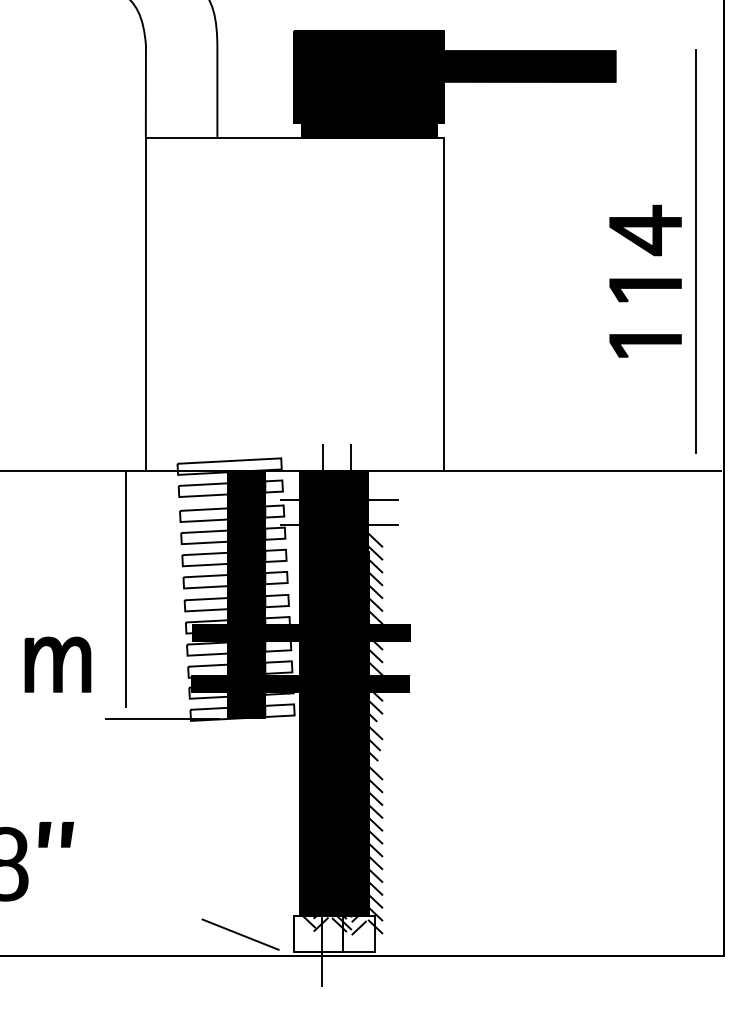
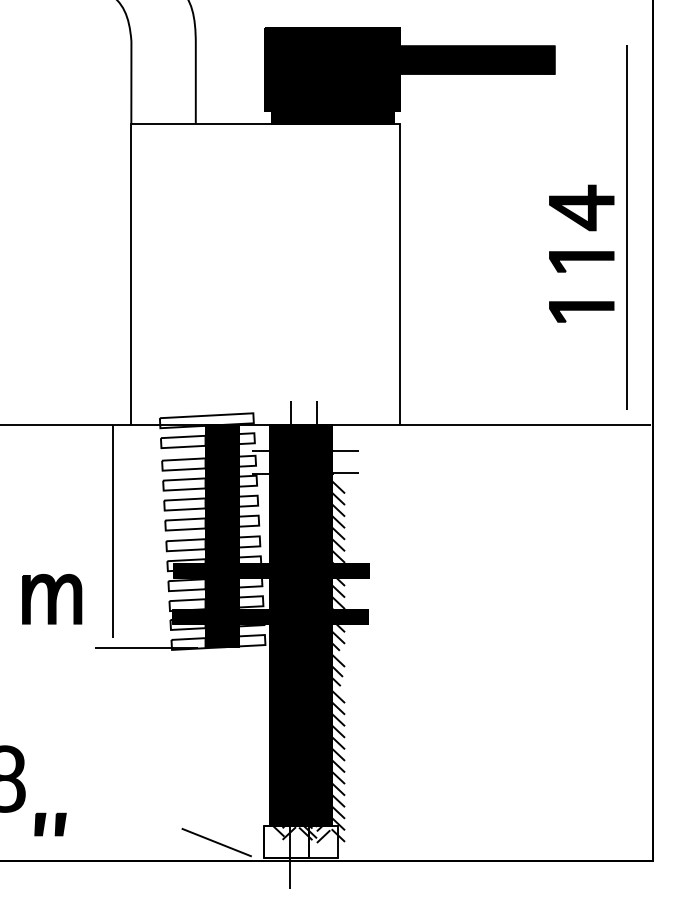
part: (56, 834) -> (50, 824), moved

